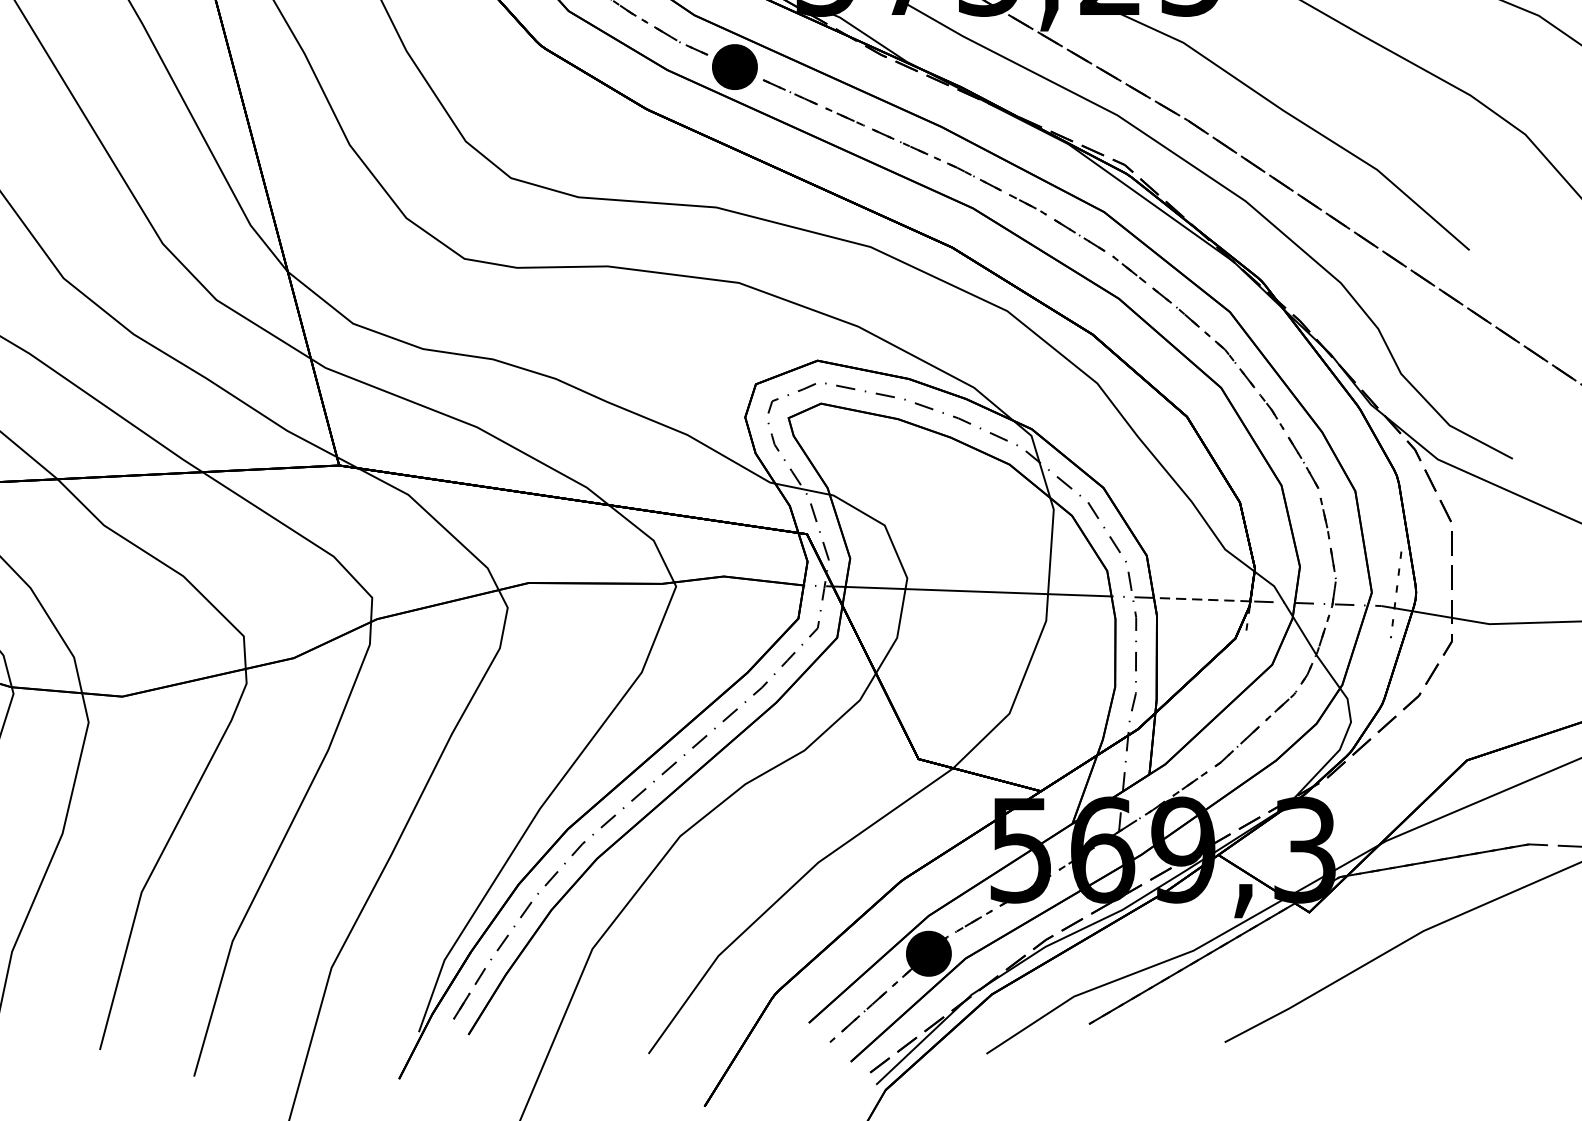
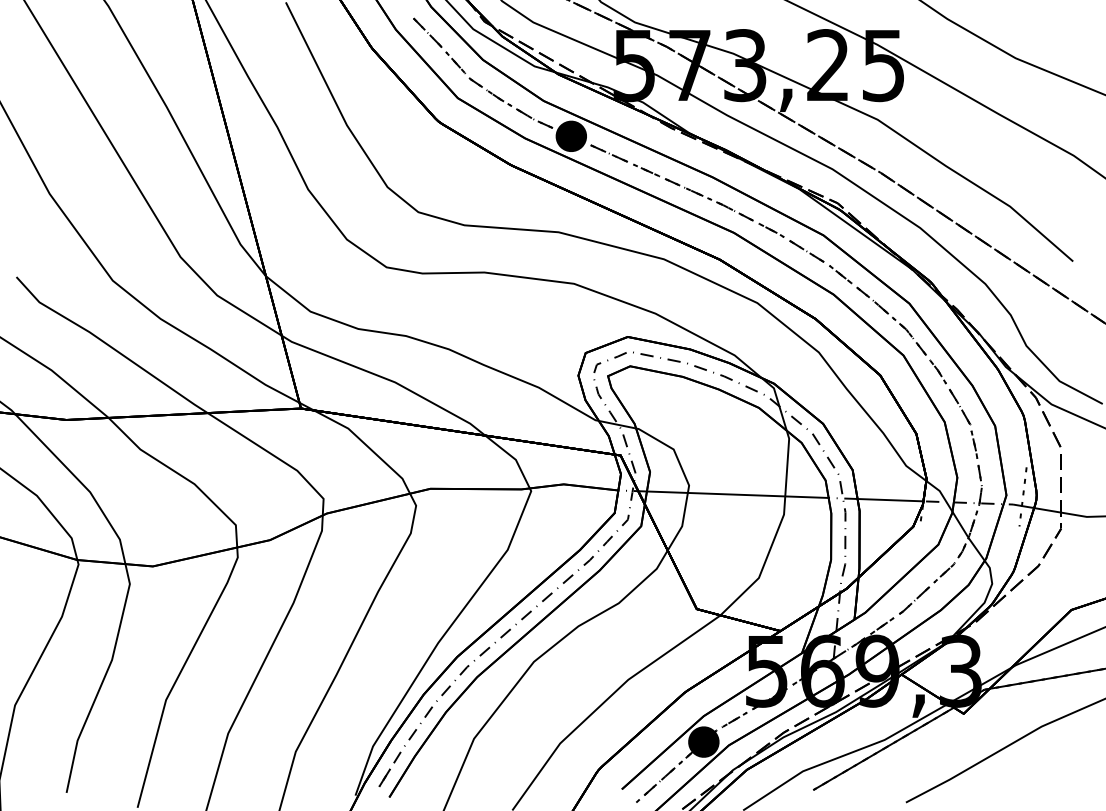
line: (1202, 600) -> (890, 500), dashed -> solid

